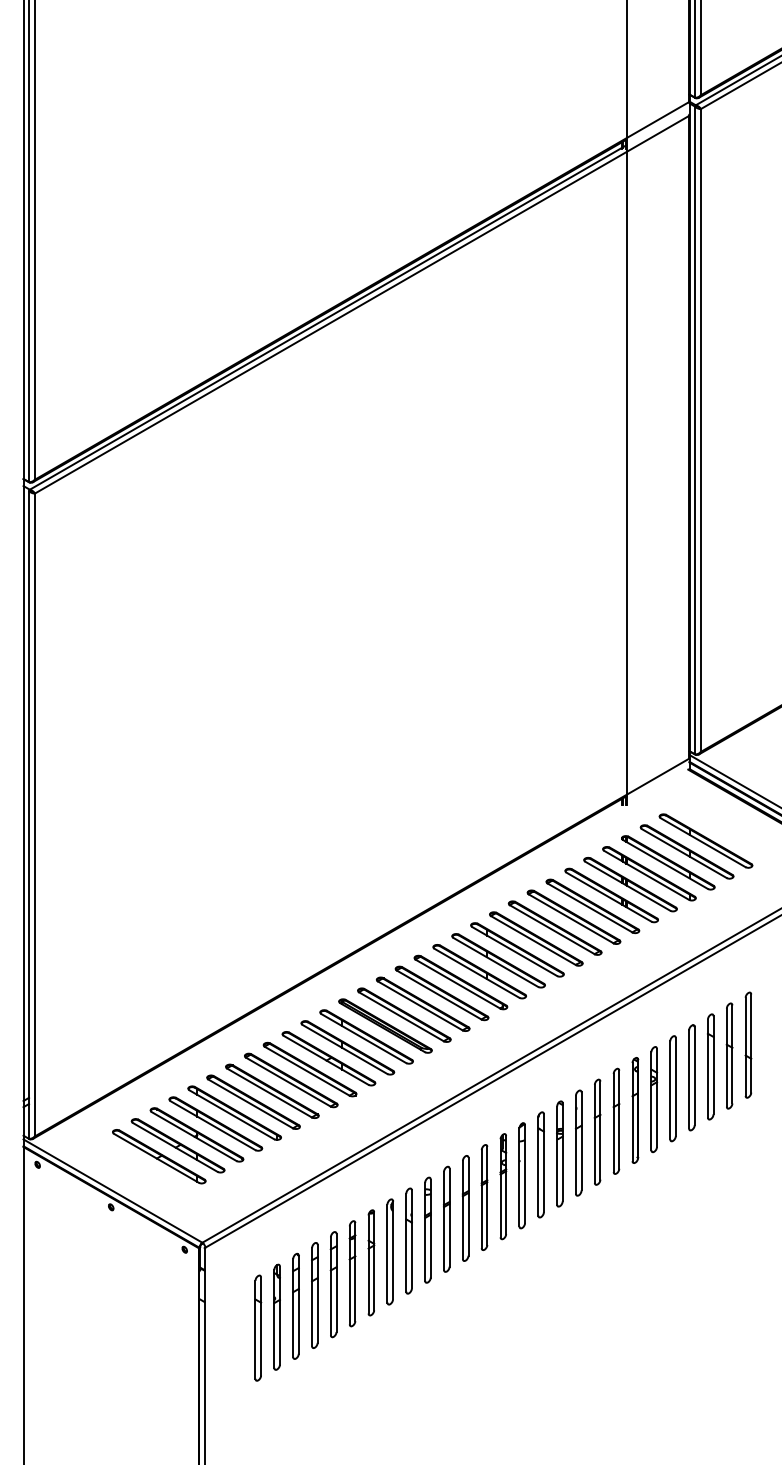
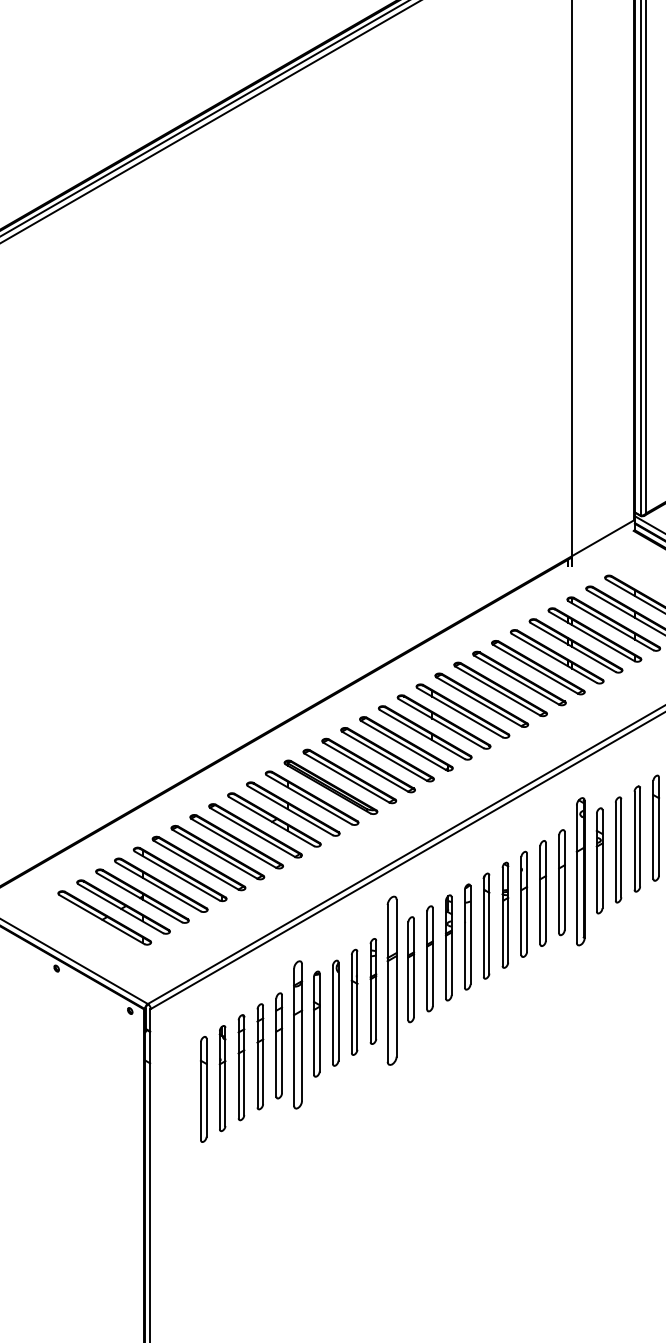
part: (635, 1110) -> (580, 871), size x1.4
part: (446, 1218) -> (391, 979), size x1.6
part: (352, 1273) -> (297, 1034), size x1.4

